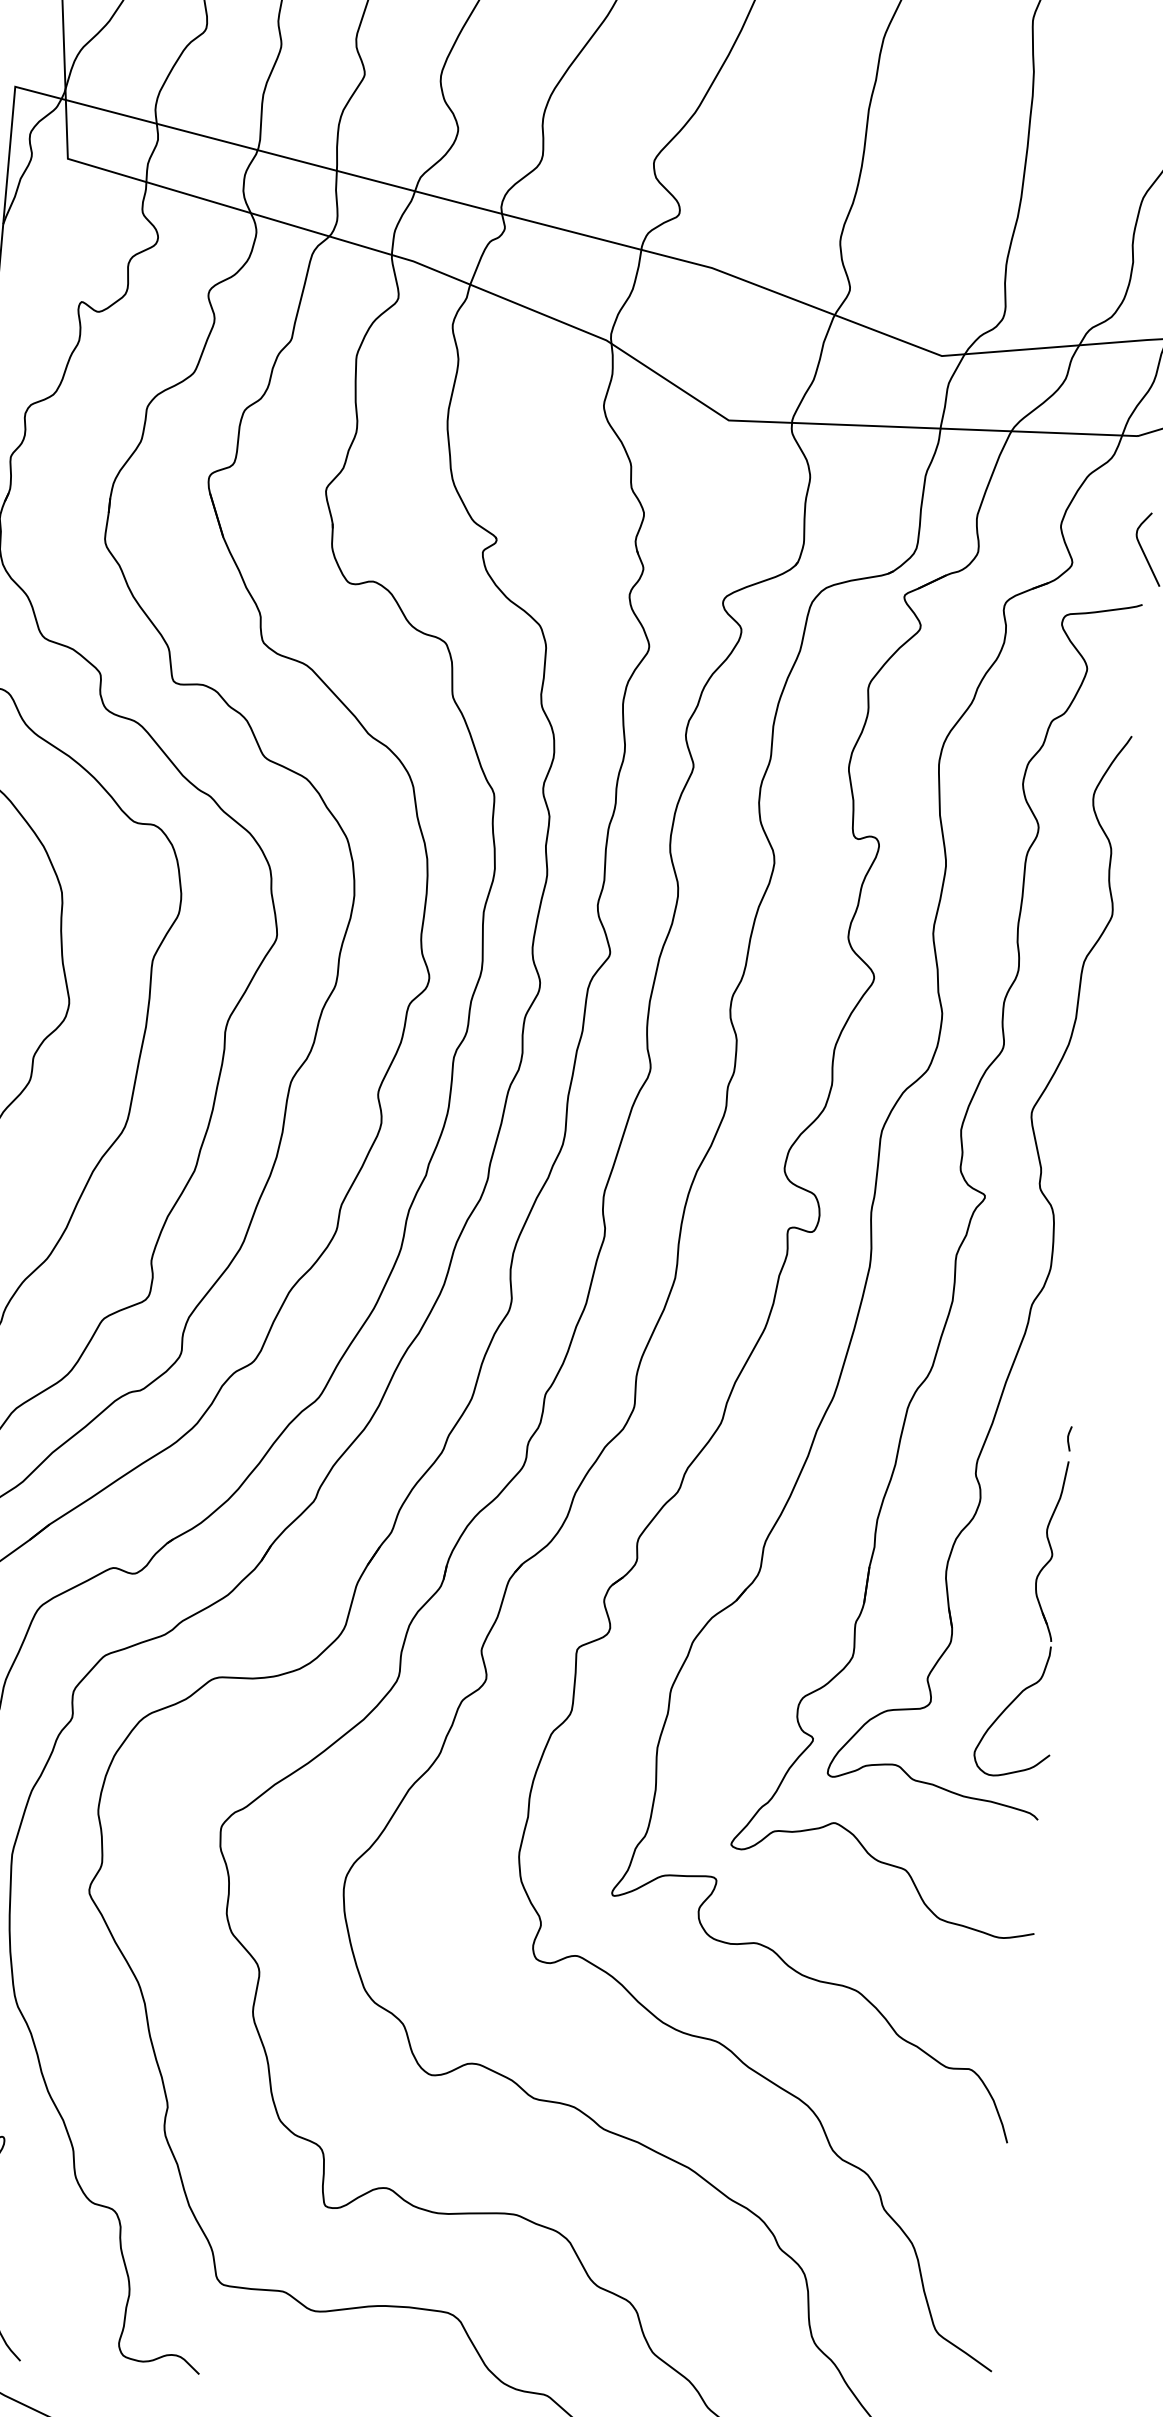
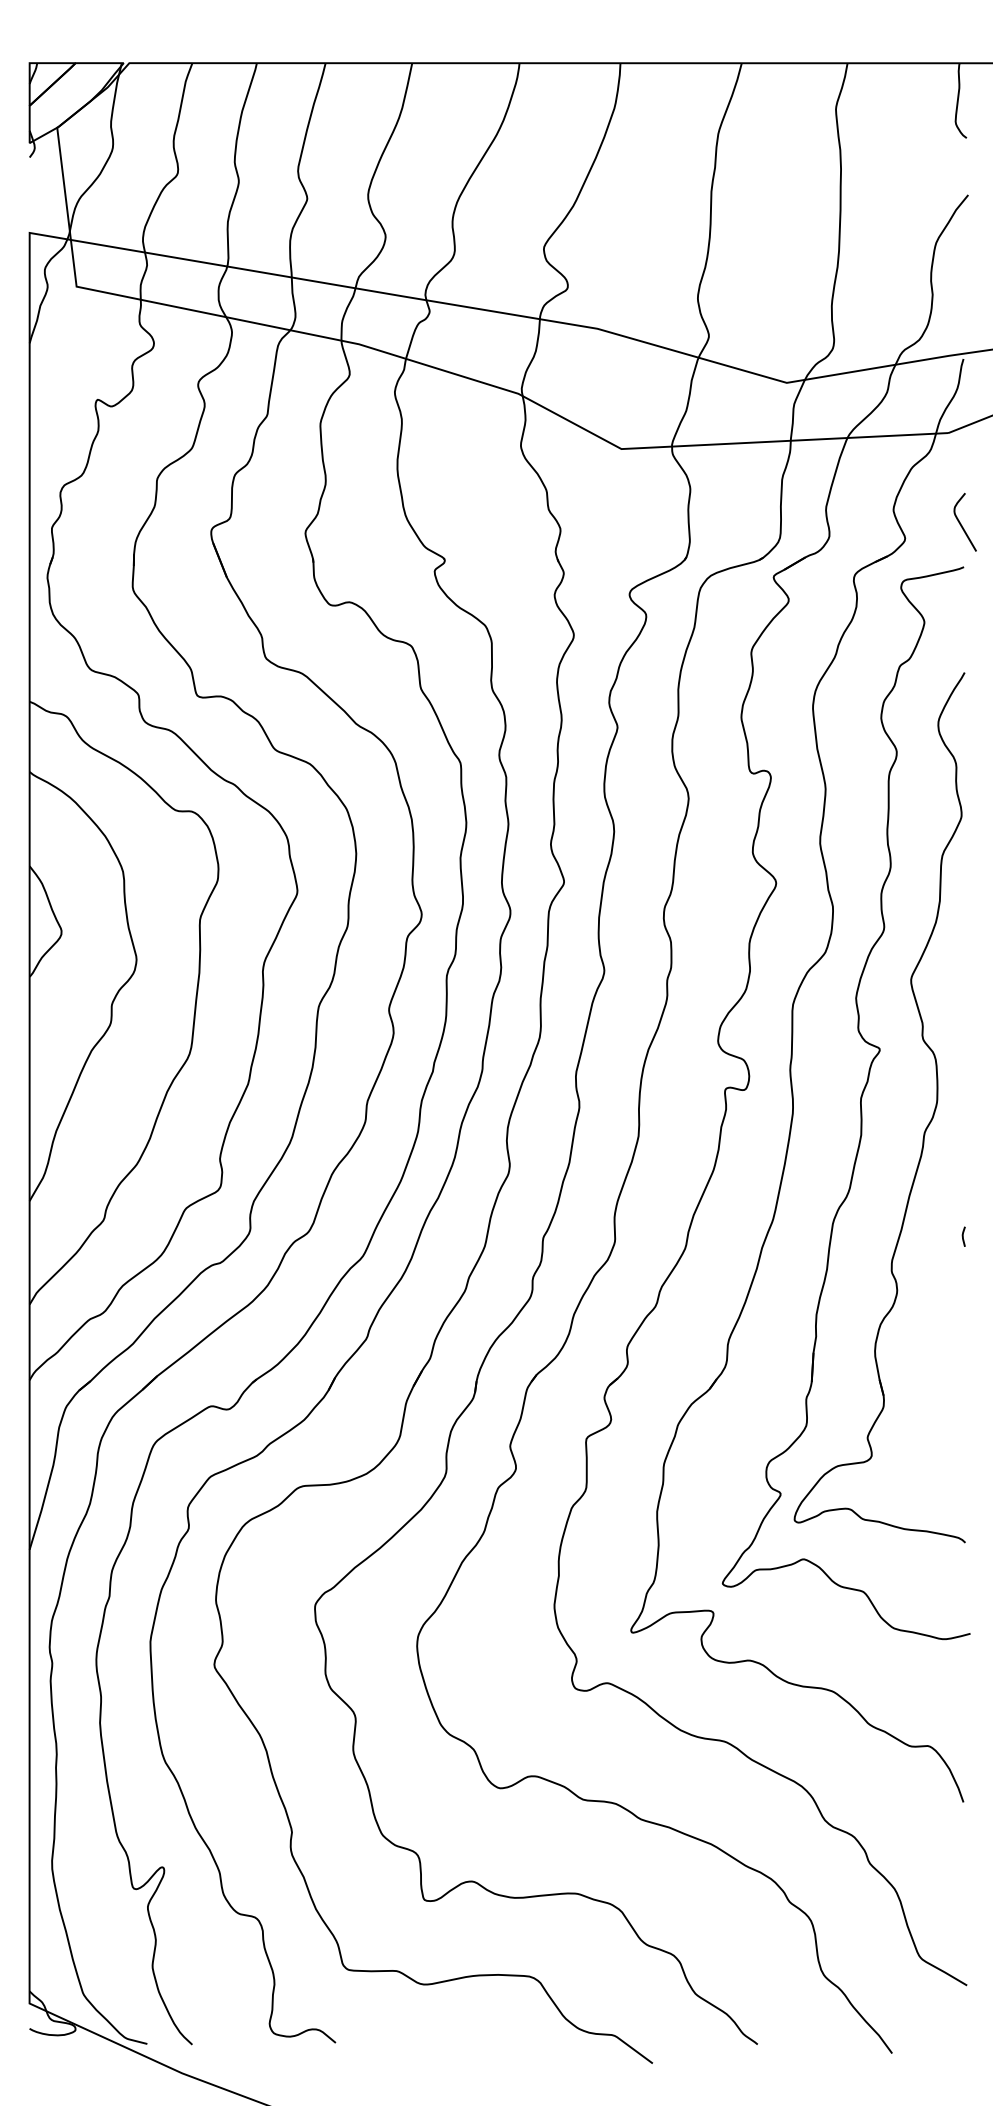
part: (1040, 1610) -> (952, 1375), removed

